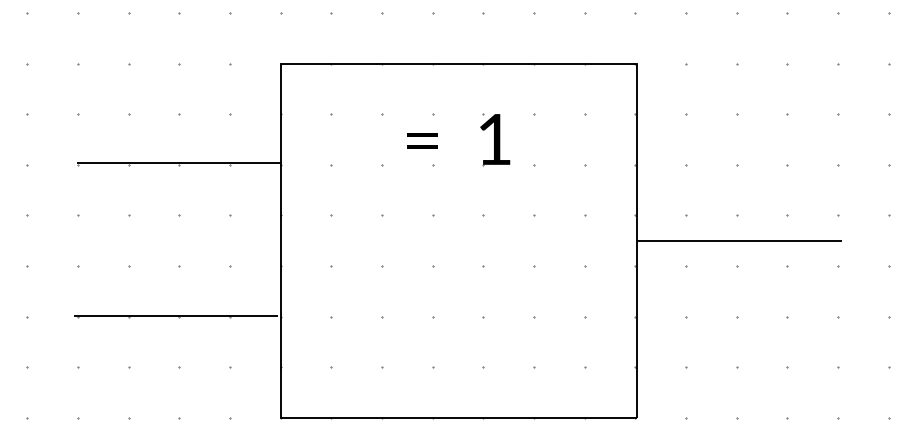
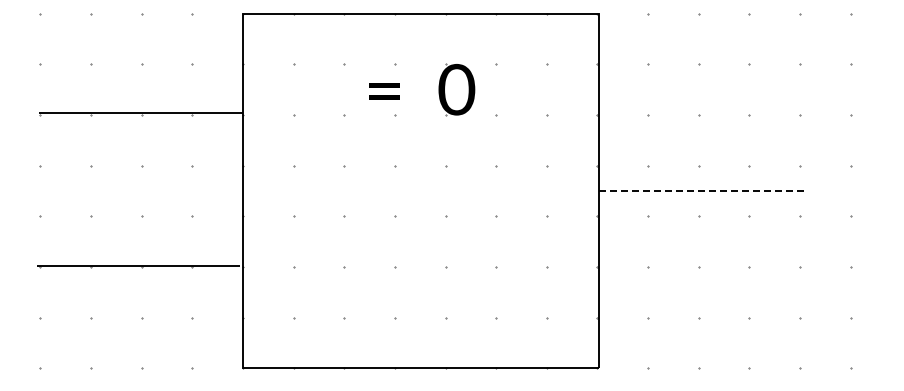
text: (494, 139) -> (456, 89), 1 -> 0
line: (739, 240) -> (701, 190), solid -> dashed

